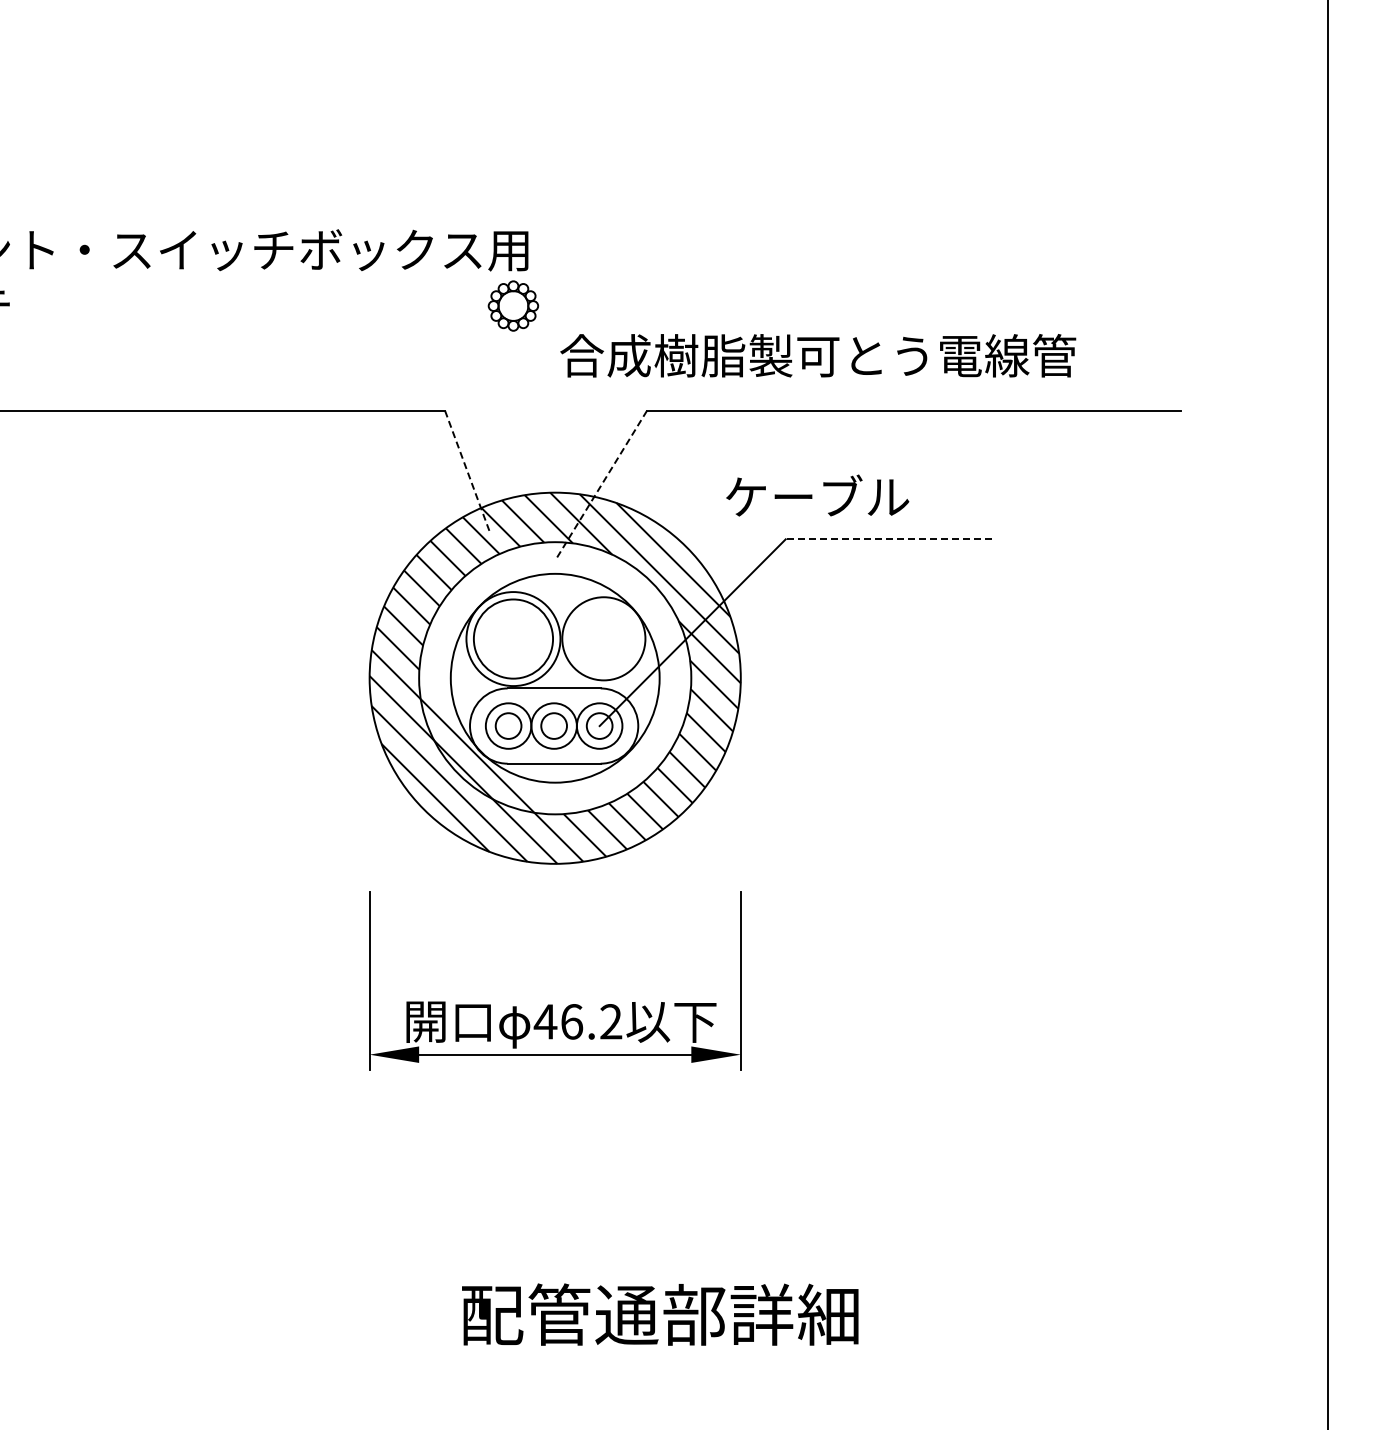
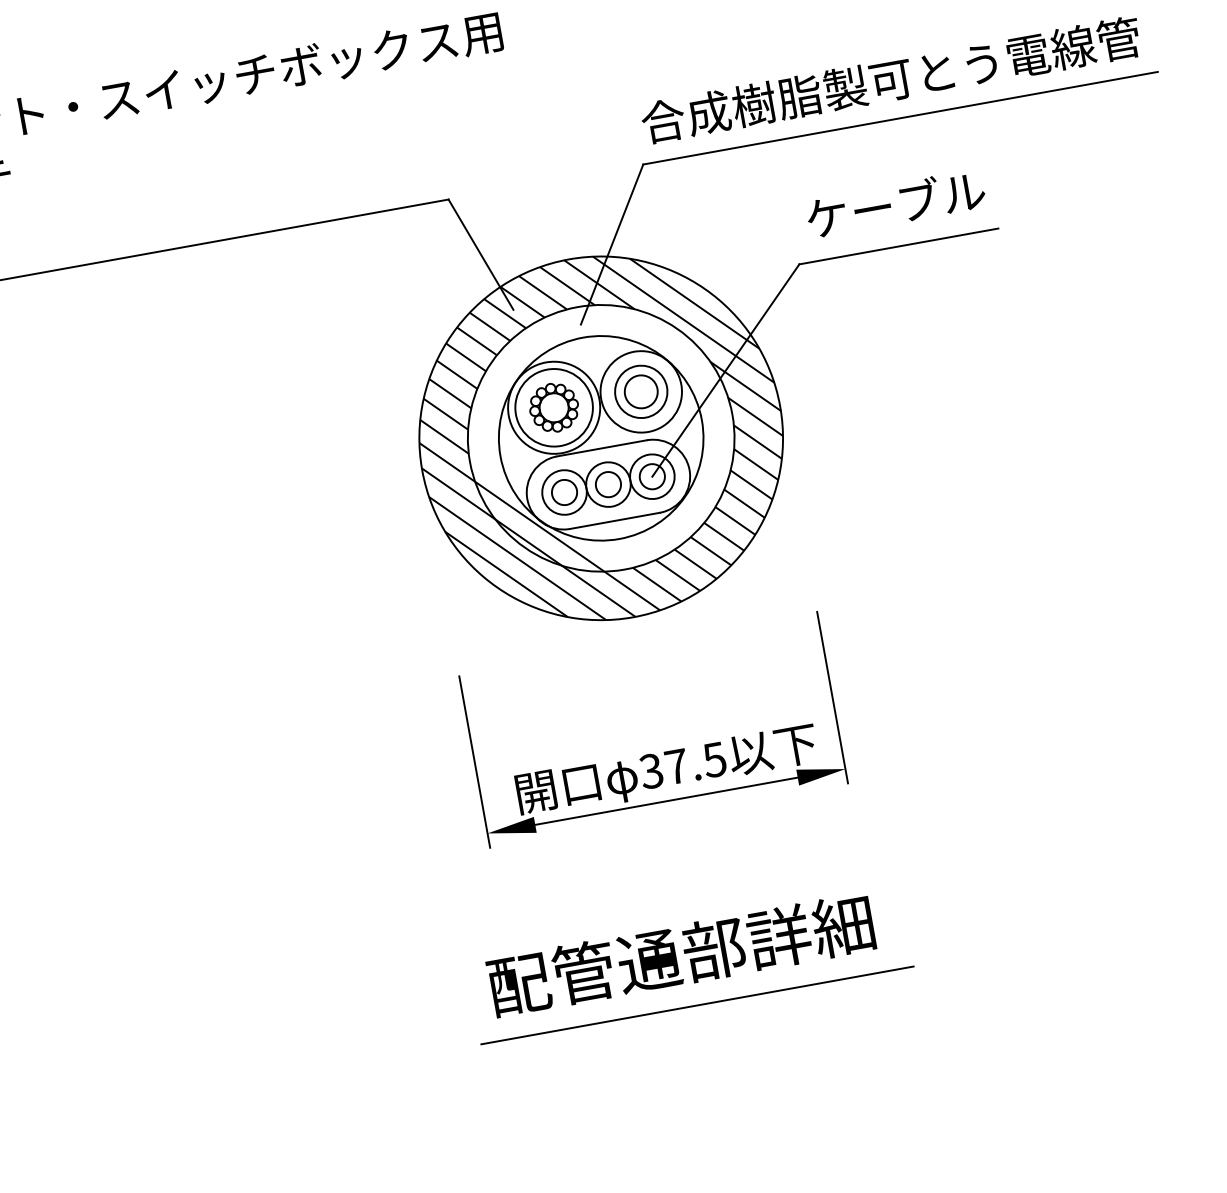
part: (513, 305) -> (554, 407), moved
text: (818, 355) -> (891, 79), moved
line: (467, 472) -> (480, 255), dashed -> solid
line: (601, 485) -> (612, 244), dashed -> solid
text: (817, 495) -> (895, 203), moved
line: (888, 539) -> (898, 246), dashed -> solid
part: (603, 638) -> (640, 391), added
text: (577, 1021) -> (682, 765), 46.2 -> 37.5
line: (549, 1265) -> (697, 1005), added
text: (660, 1314) -> (681, 954), moved

